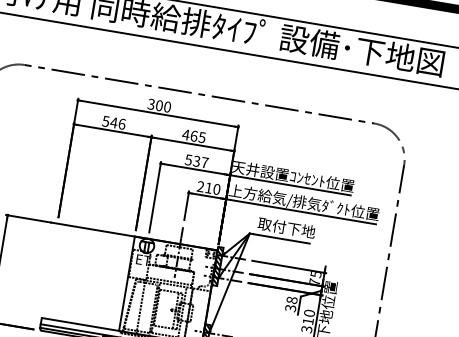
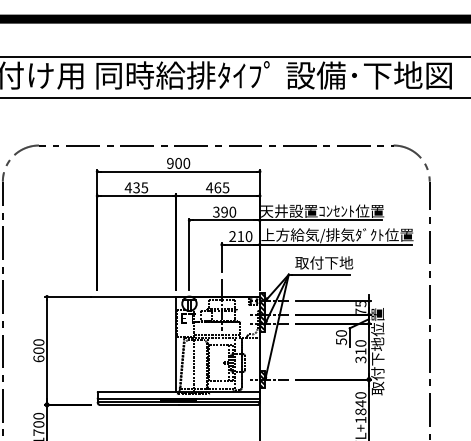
text: (151, 104) -> (170, 163), 300 -> 900
text: (113, 122) -> (136, 187), 546 -> 435
text: (196, 160) -> (224, 211), 537 -> 390
text: (291, 304) -> (341, 337), 38 -> 50

